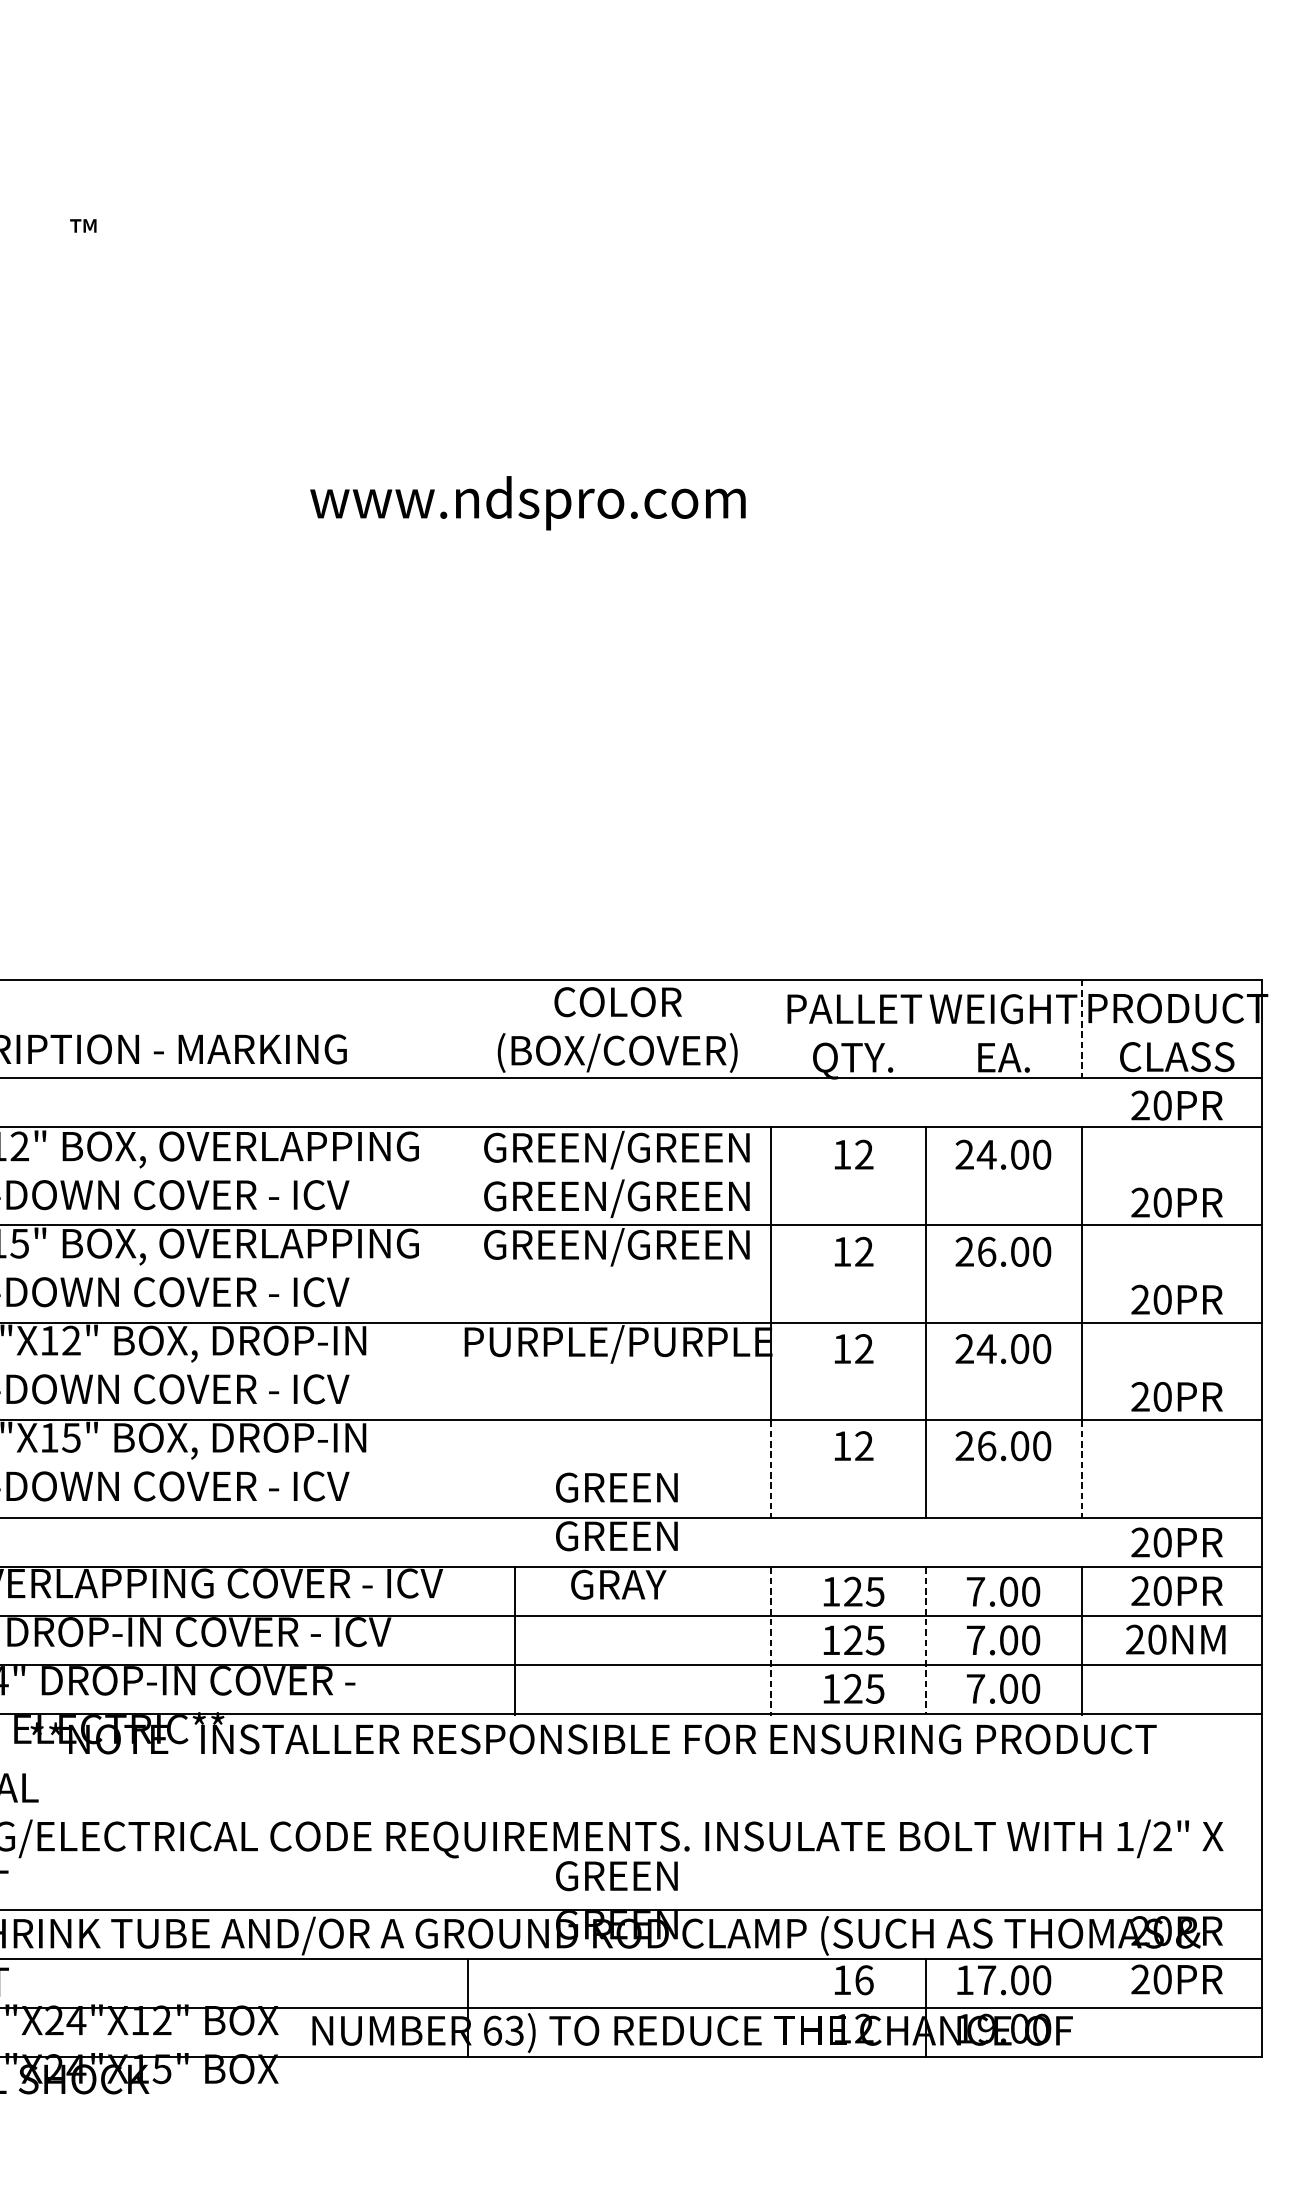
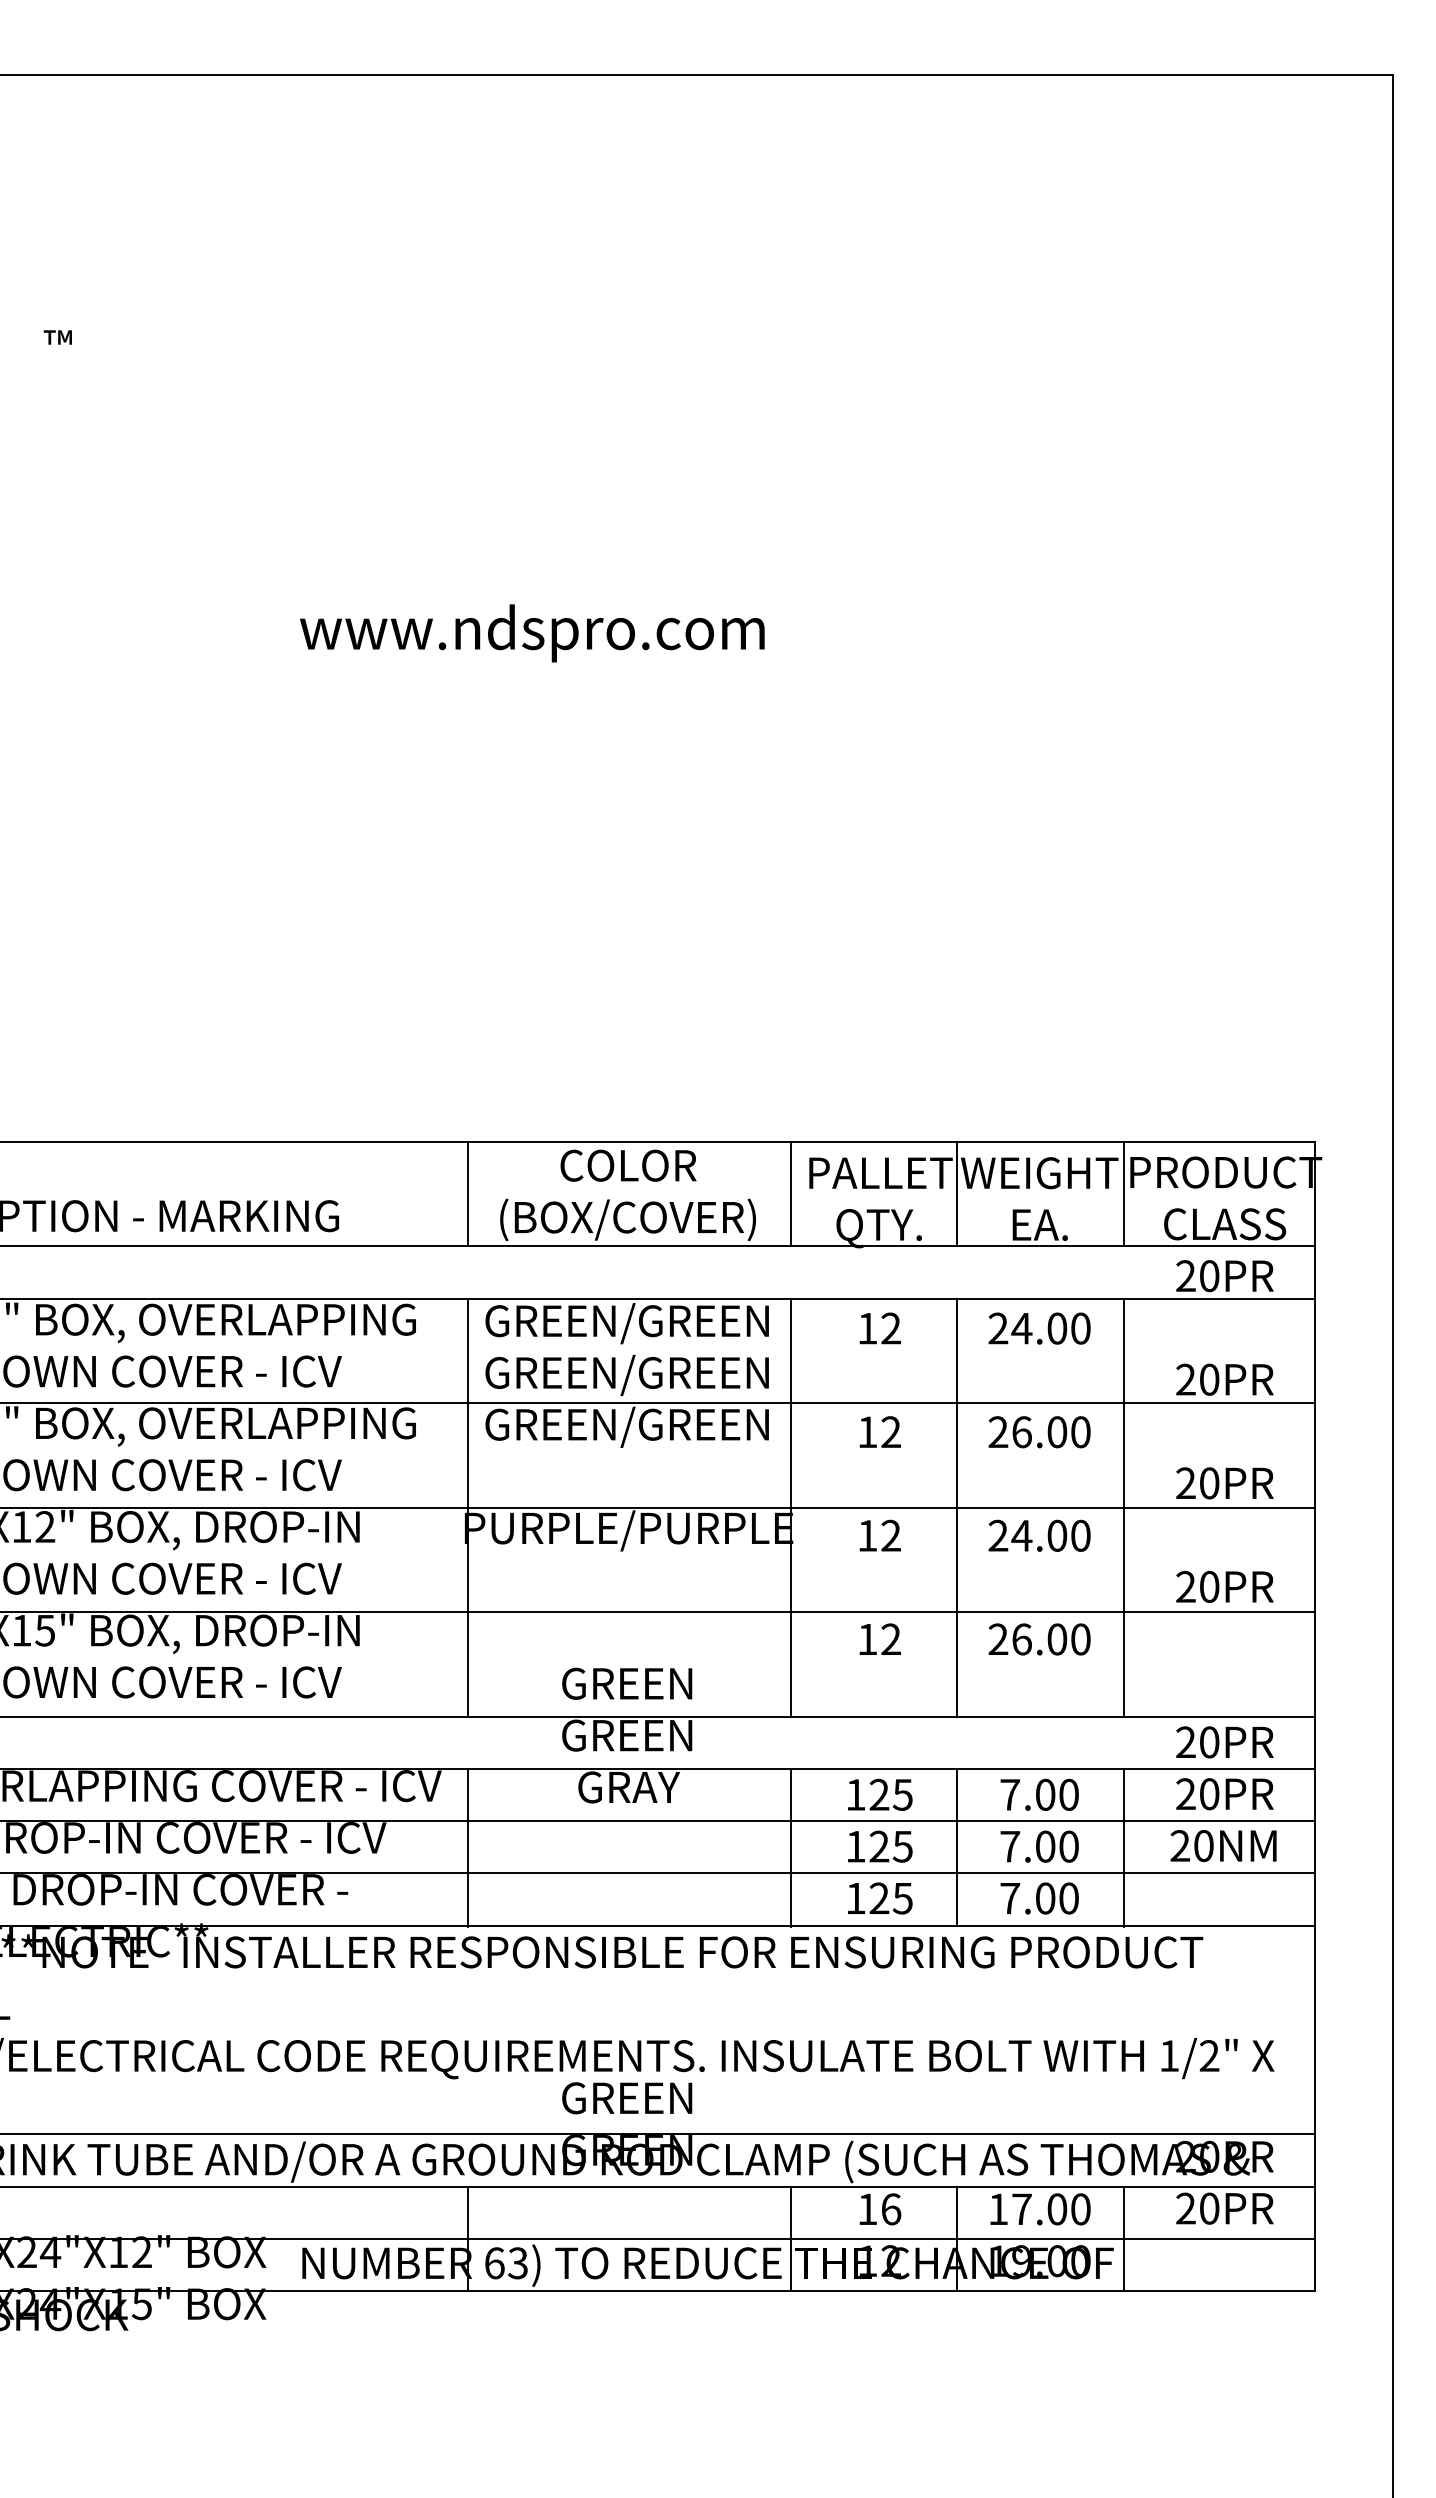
line: (468, 1028) -> (468, 1193), added
line: (770, 1028) -> (791, 1193), added
line: (925, 1028) -> (956, 1193), added
line: (1082, 1029) -> (1123, 1194), dashed -> solid
line: (468, 1322) -> (468, 1507), added
line: (770, 1469) -> (791, 1664), dashed -> solid
line: (1082, 1469) -> (1123, 1664), dashed -> solid
line: (515, 1641) -> (468, 1847), moved
line: (770, 1641) -> (791, 1847), dashed -> solid
line: (925, 1641) -> (956, 1847), dashed -> solid
line: (770, 2007) -> (791, 2238), added
line: (1082, 2007) -> (1123, 2238), added

